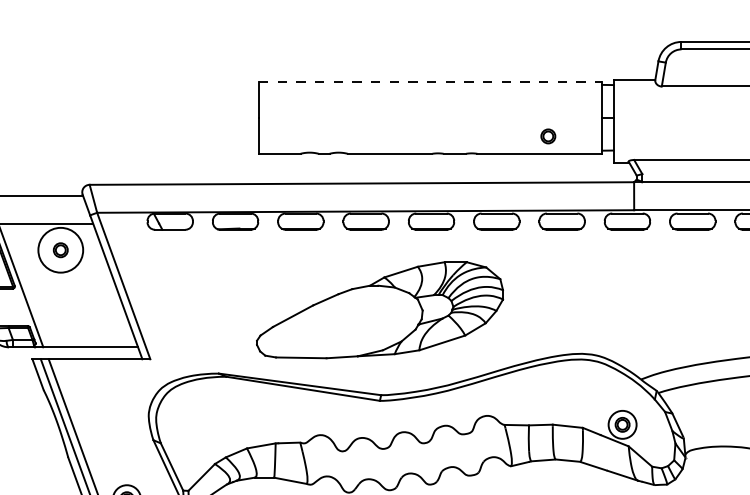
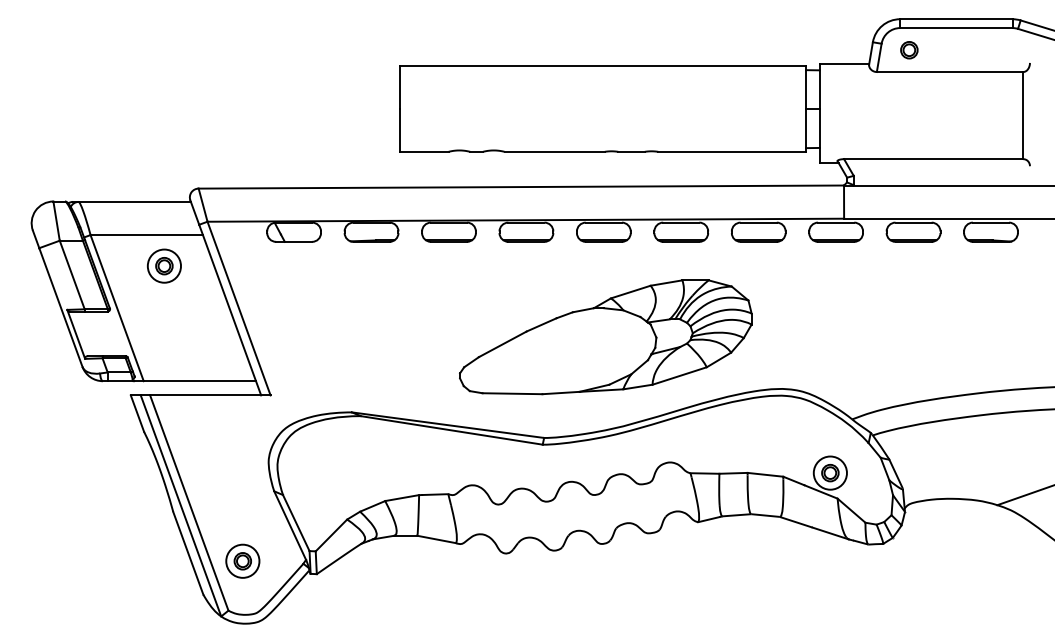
line: (431, 81) -> (603, 66), dashed -> solid
part: (548, 136) -> (909, 50), moved
circle: (60, 249) -> (164, 265), size x0.62
part: (379, 310) -> (605, 337), moved

